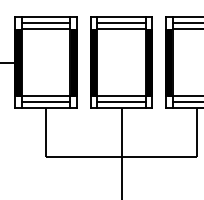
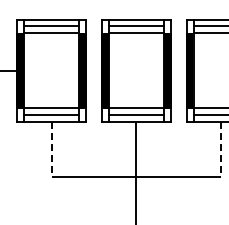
line: (45, 132) -> (51, 149), solid -> dashed
line: (197, 132) -> (221, 149), solid -> dashed

